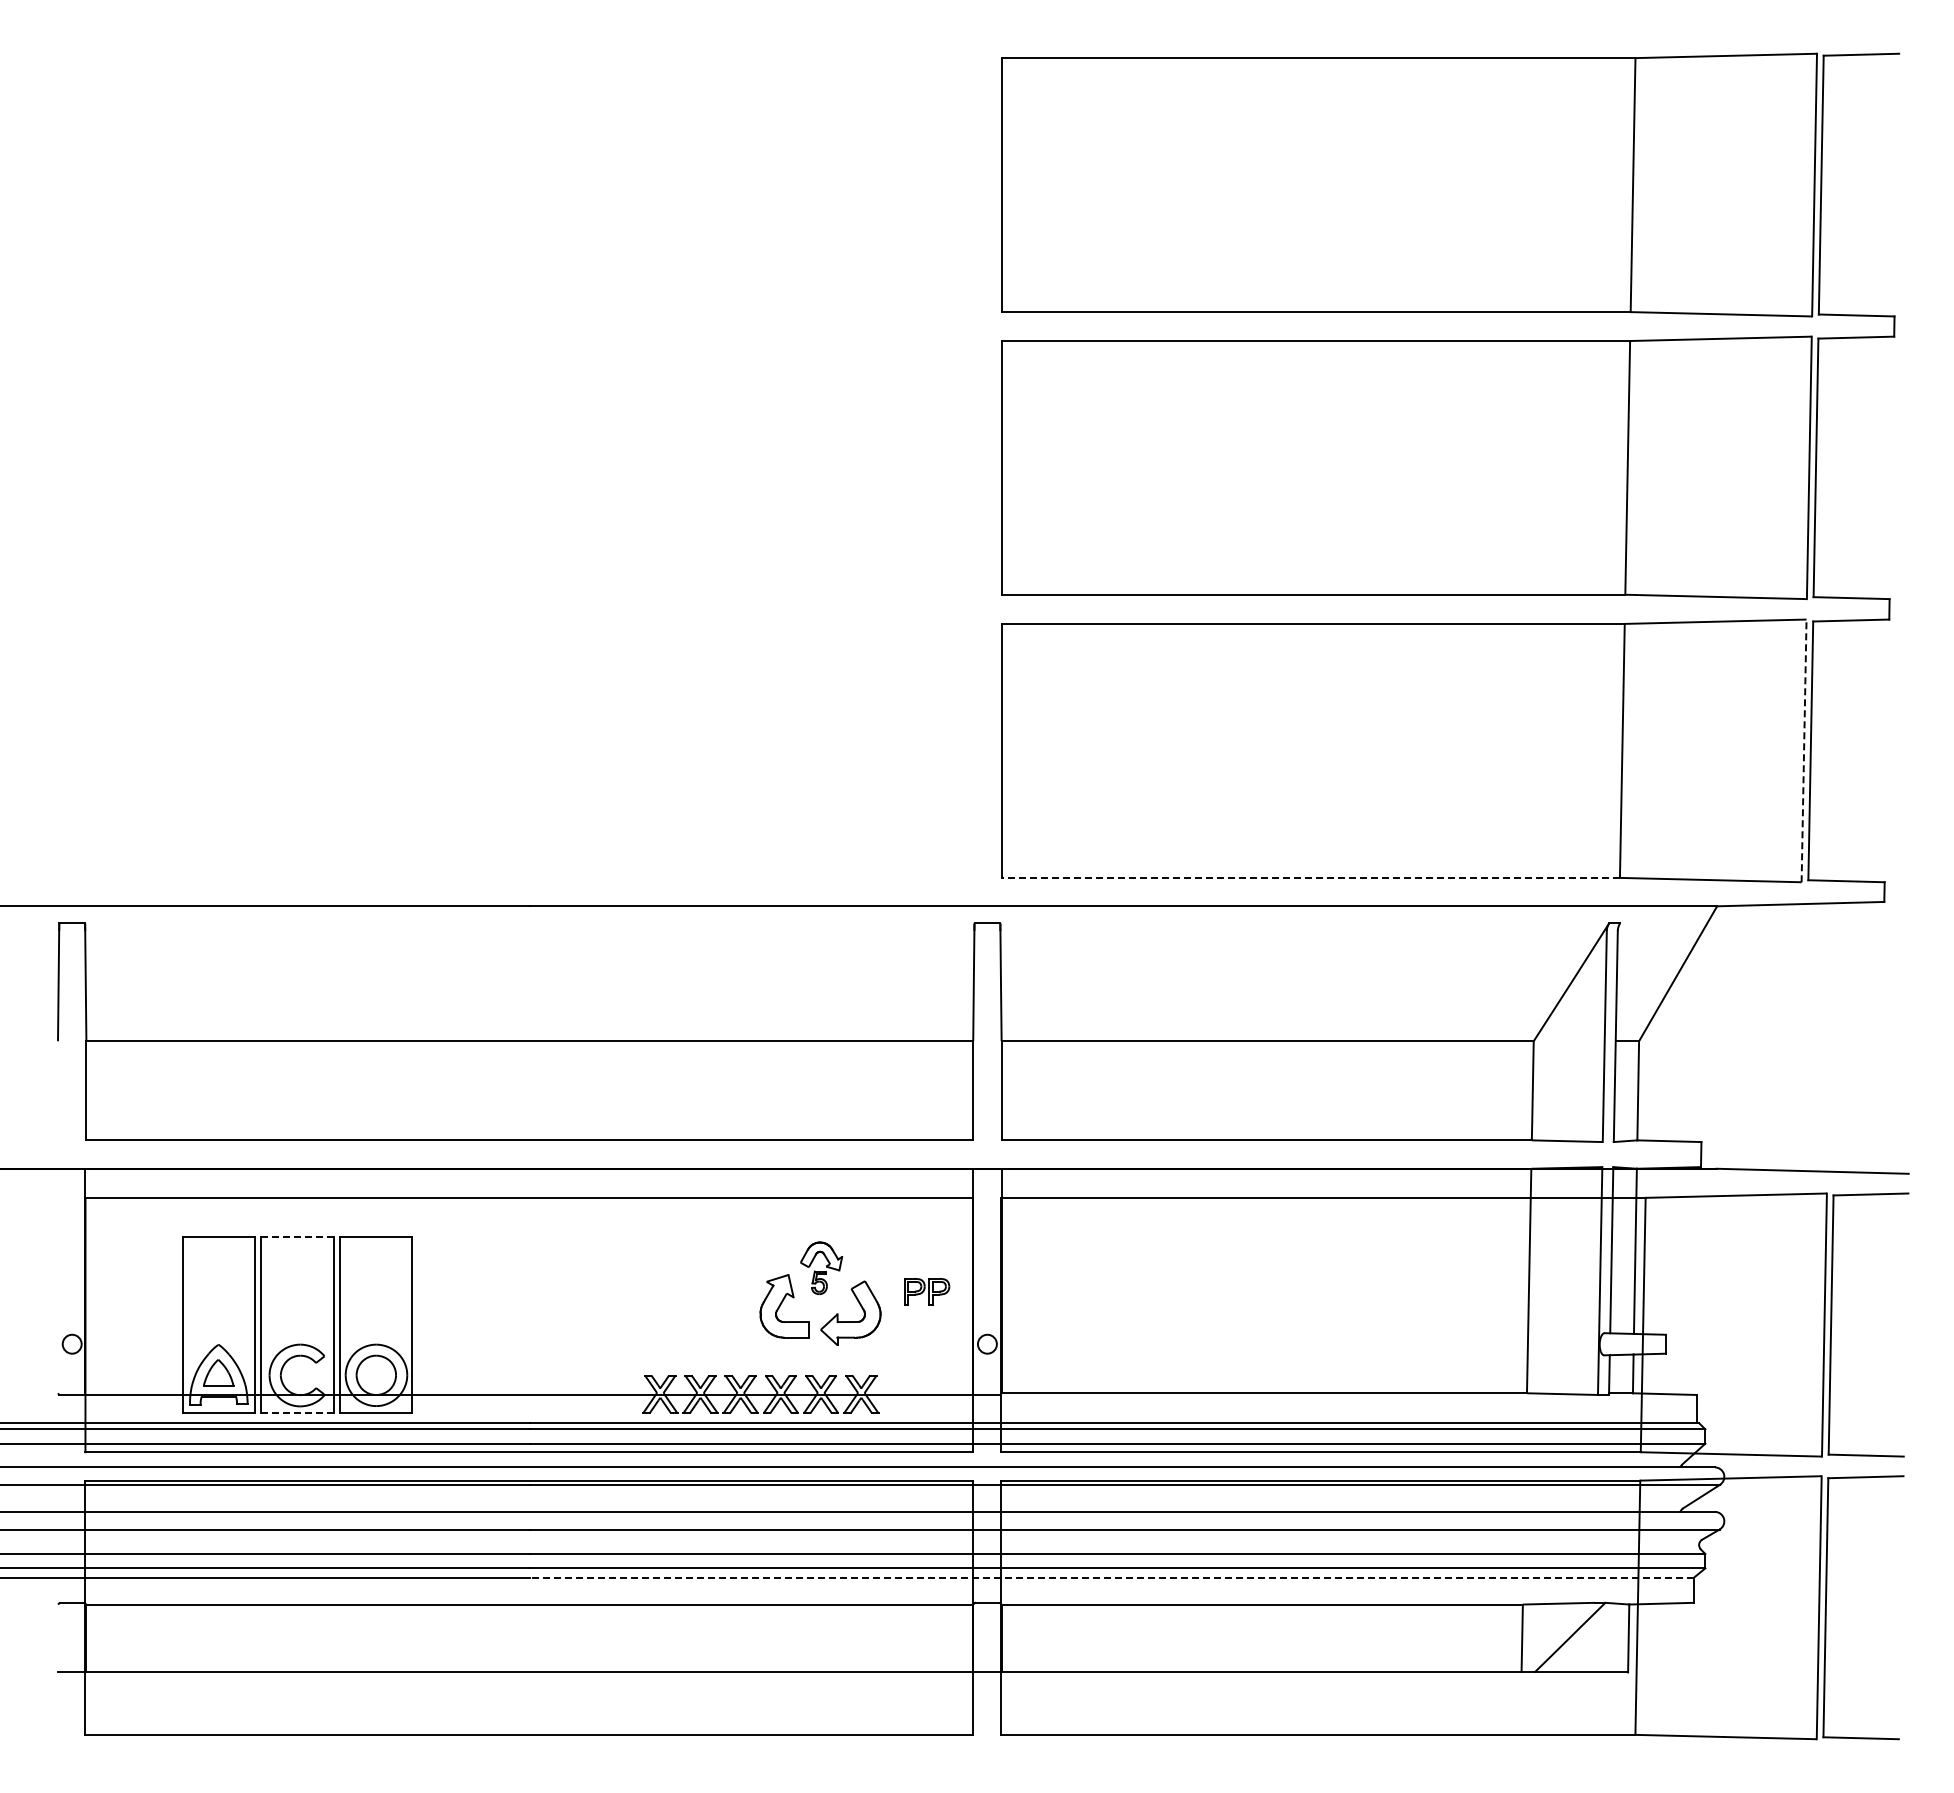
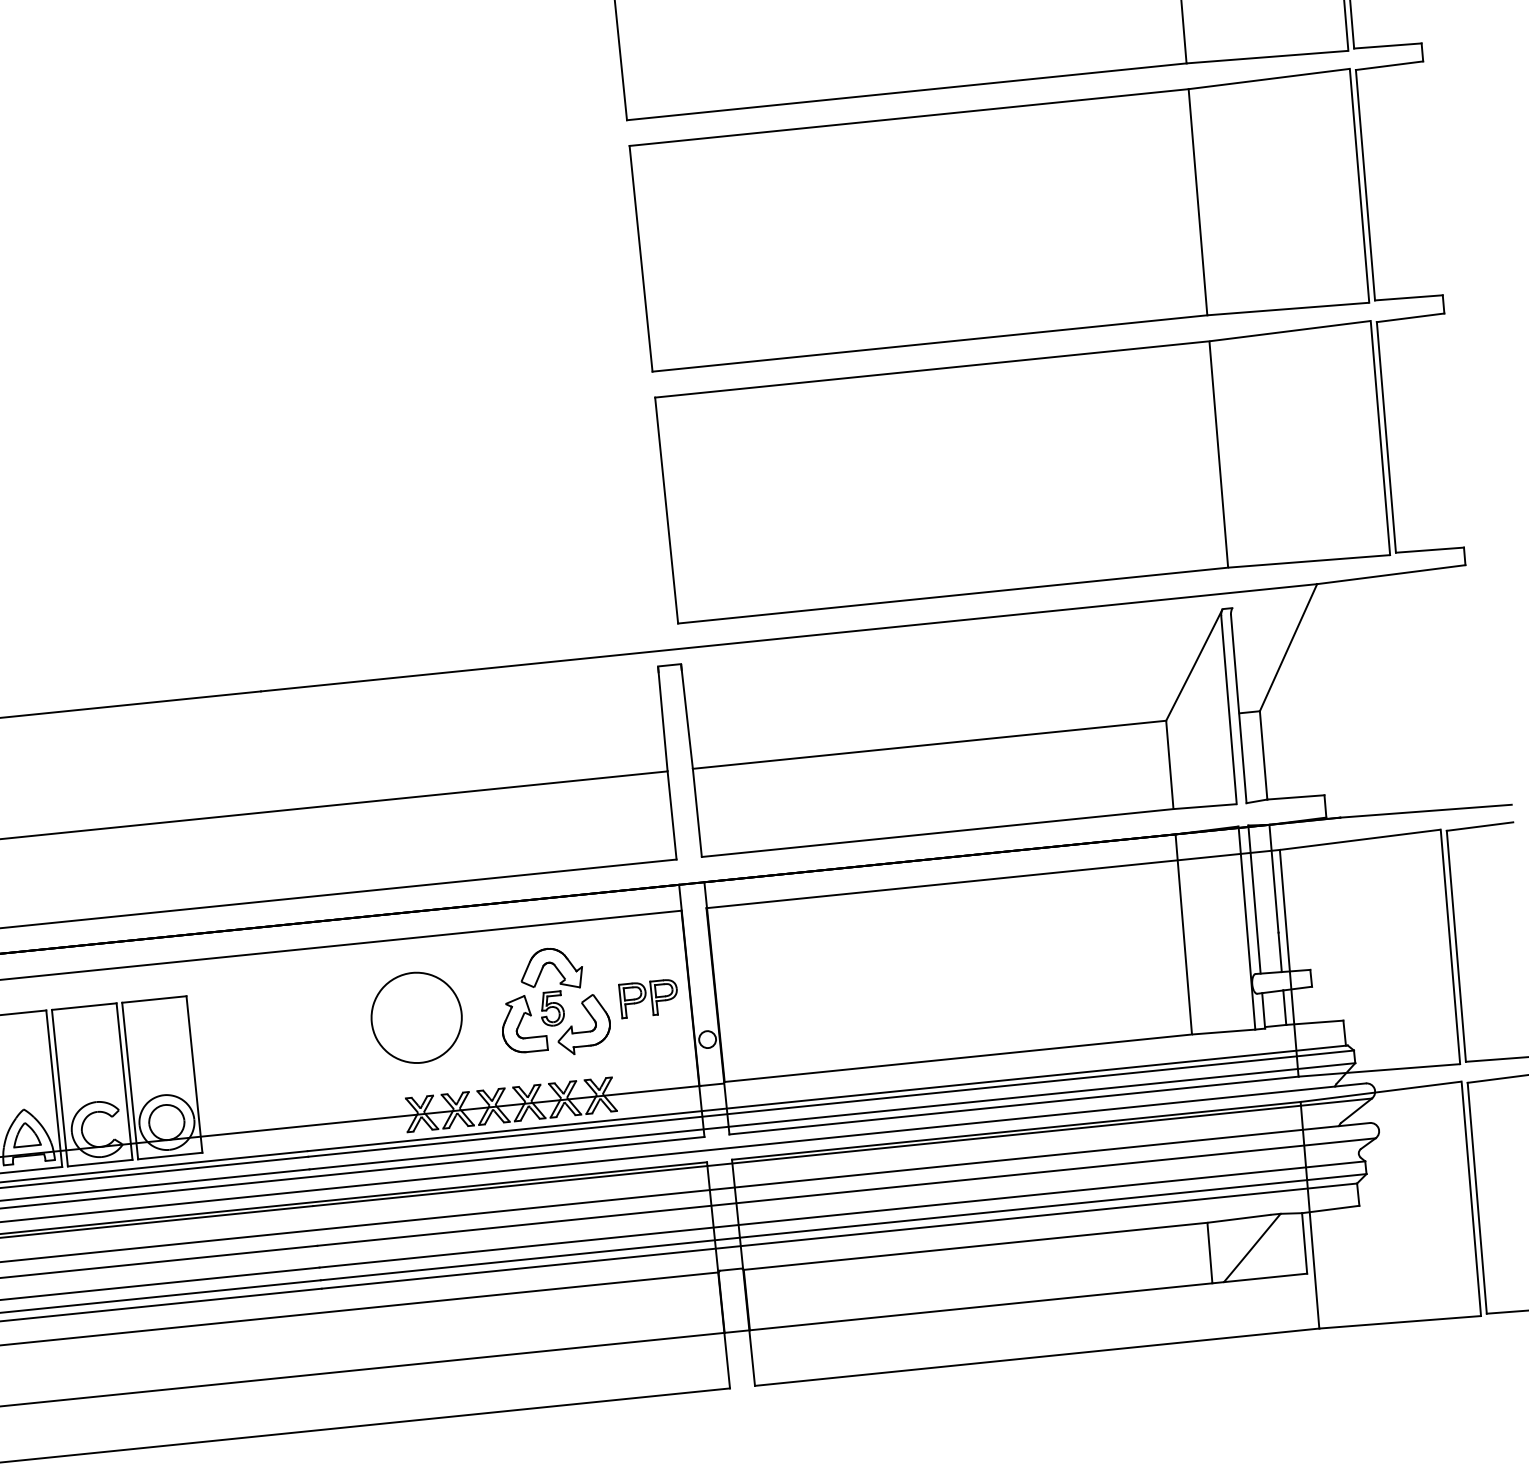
line: (1804, 750) -> (1380, 437), dashed -> solid
line: (1310, 877) -> (952, 595), dashed -> solid
line: (298, 1237) -> (85, 1006), dashed -> solid
part: (821, 1268) -> (553, 987), size x1.67
part: (665, 1286) -> (416, 1017), added
part: (926, 1291) -> (648, 998), size x1.43
line: (297, 1413) -> (100, 1163), dashed -> solid
line: (1111, 1577) -> (839, 1235), dashed -> solid

